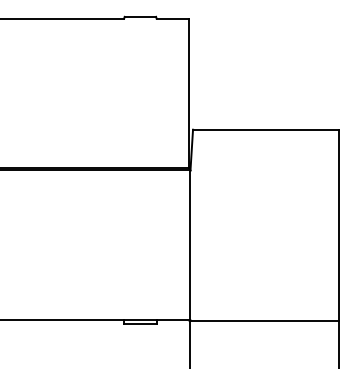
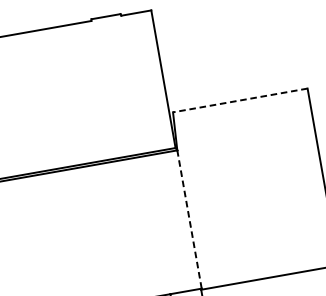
line: (265, 129) -> (239, 100), solid -> dashed
line: (190, 245) -> (189, 219), solid -> dashed

